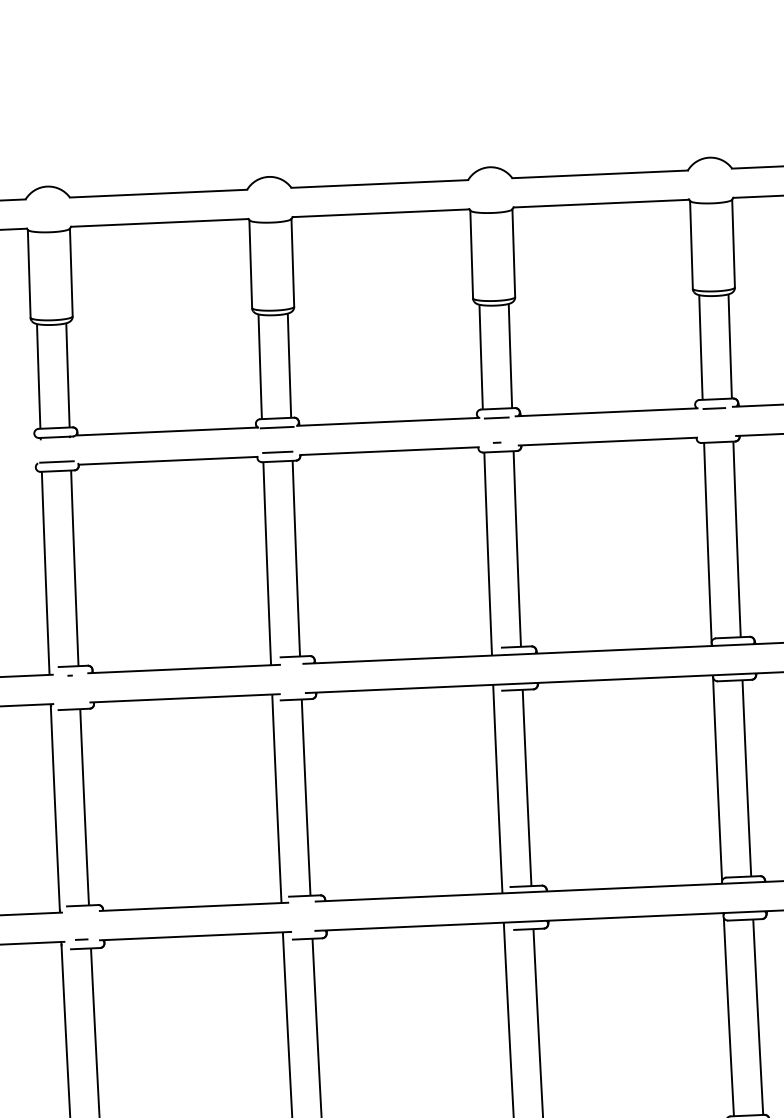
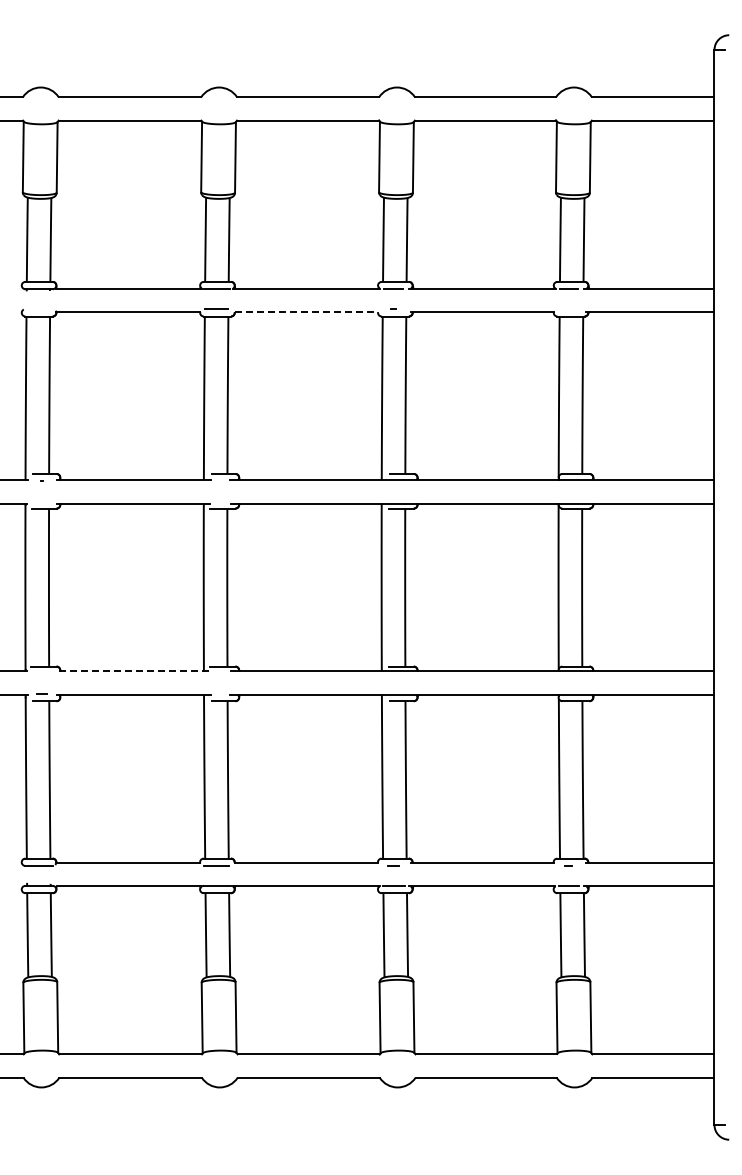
line: (389, 451) -> (306, 312), solid -> dashed
line: (56, 462) -> (38, 309), removed
line: (194, 906) -> (133, 671), solid -> dashed

